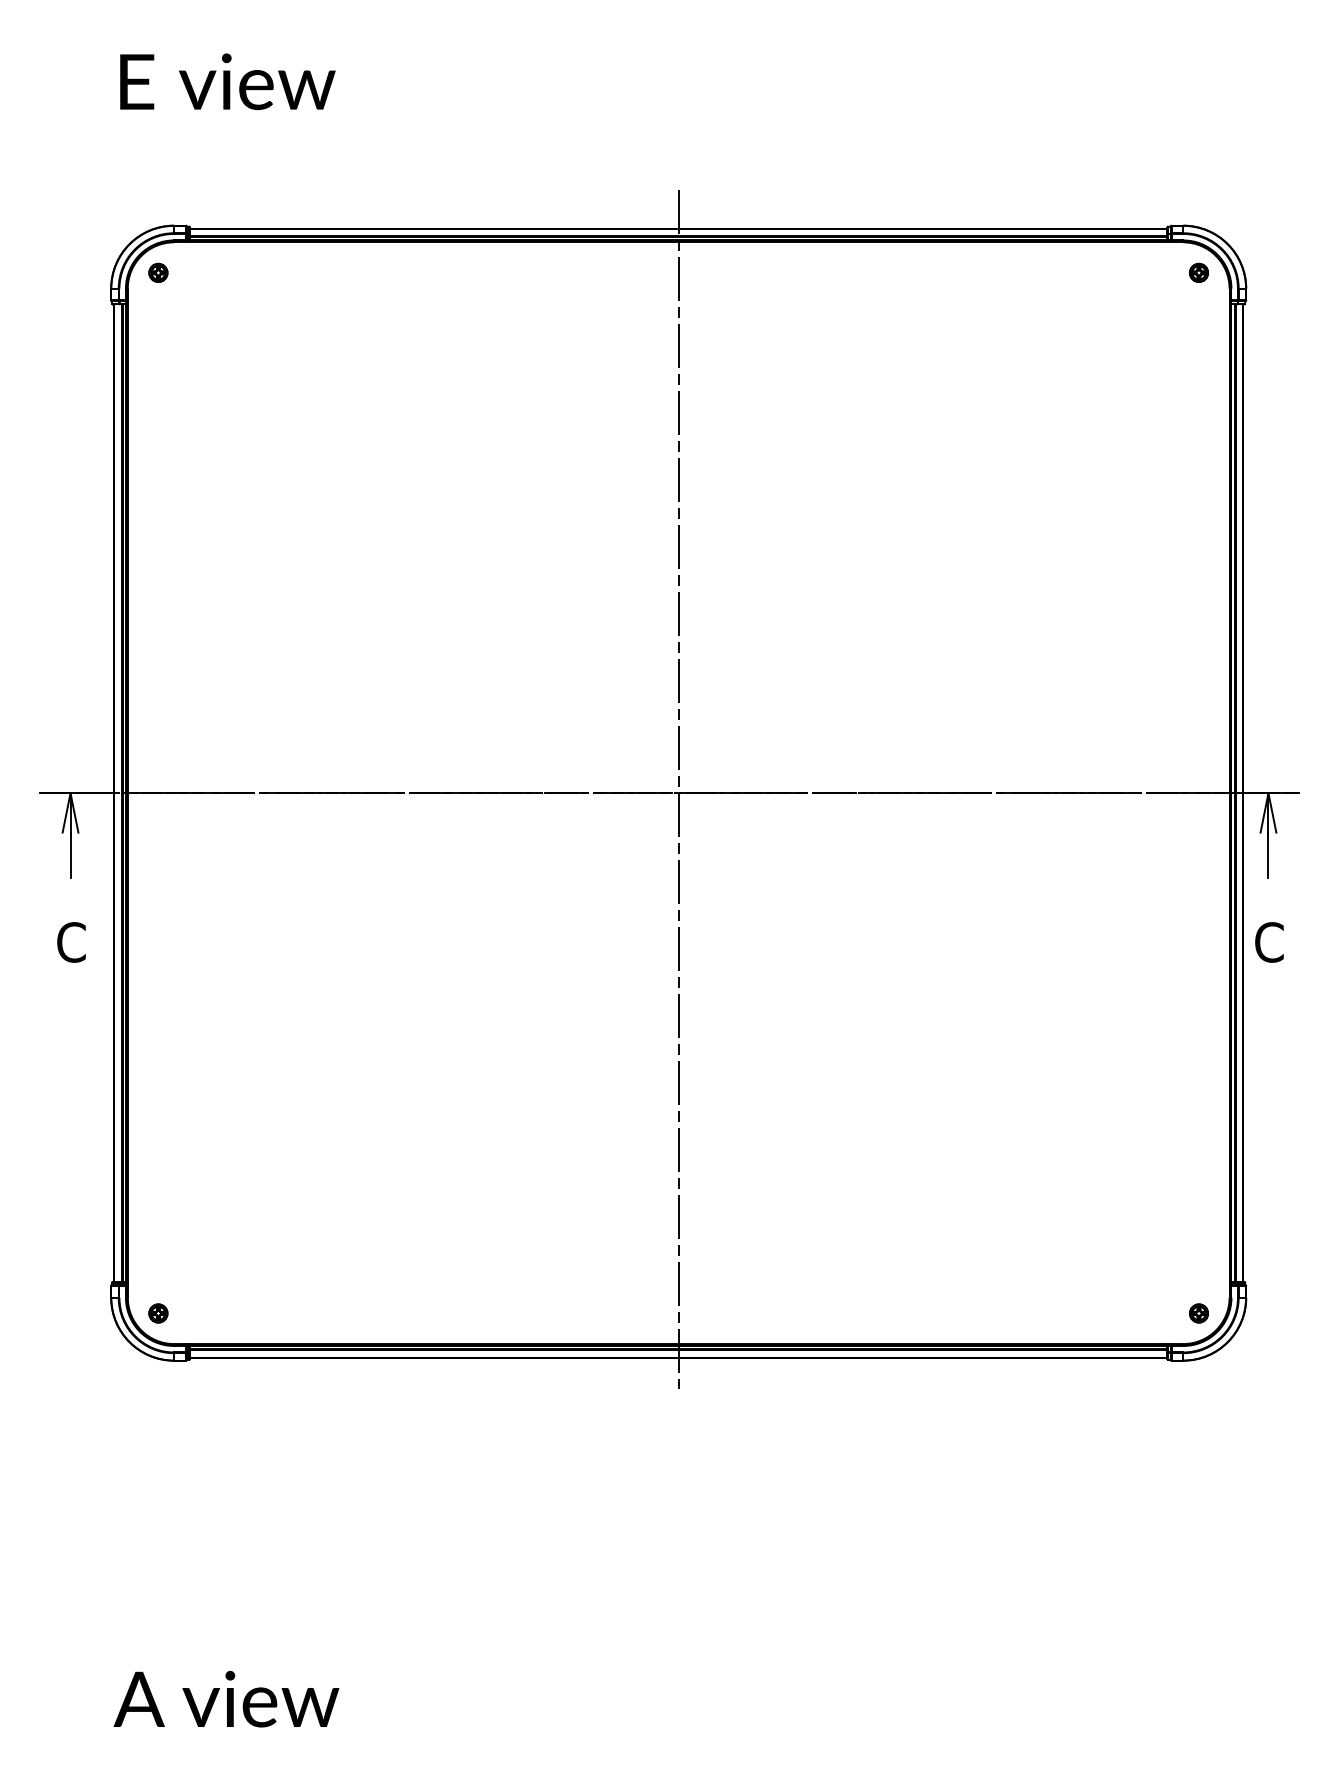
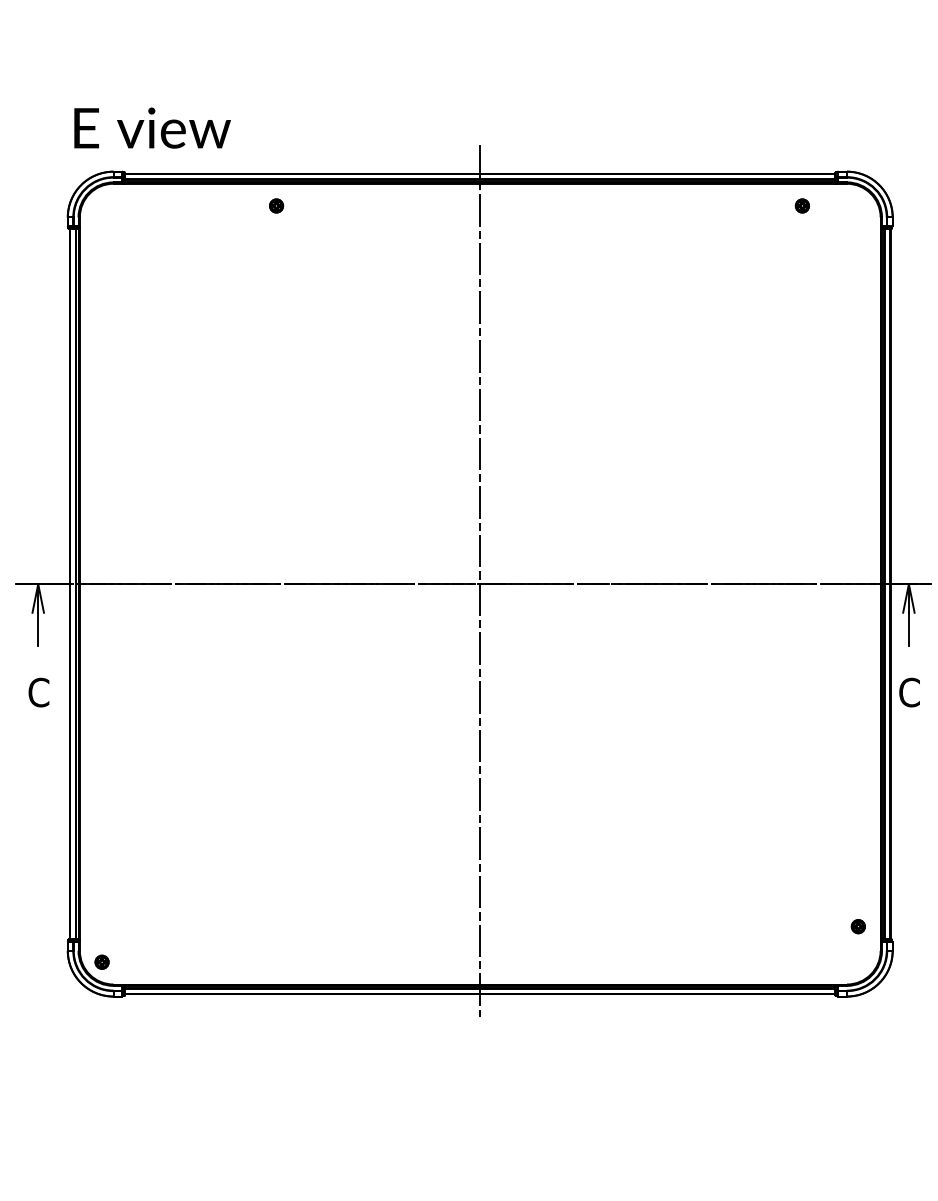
text: (227, 81) -> (152, 127), moved
part: (158, 272) -> (276, 205), moved
part: (1198, 272) -> (802, 205), moved
part: (1198, 1313) -> (858, 926), moved

